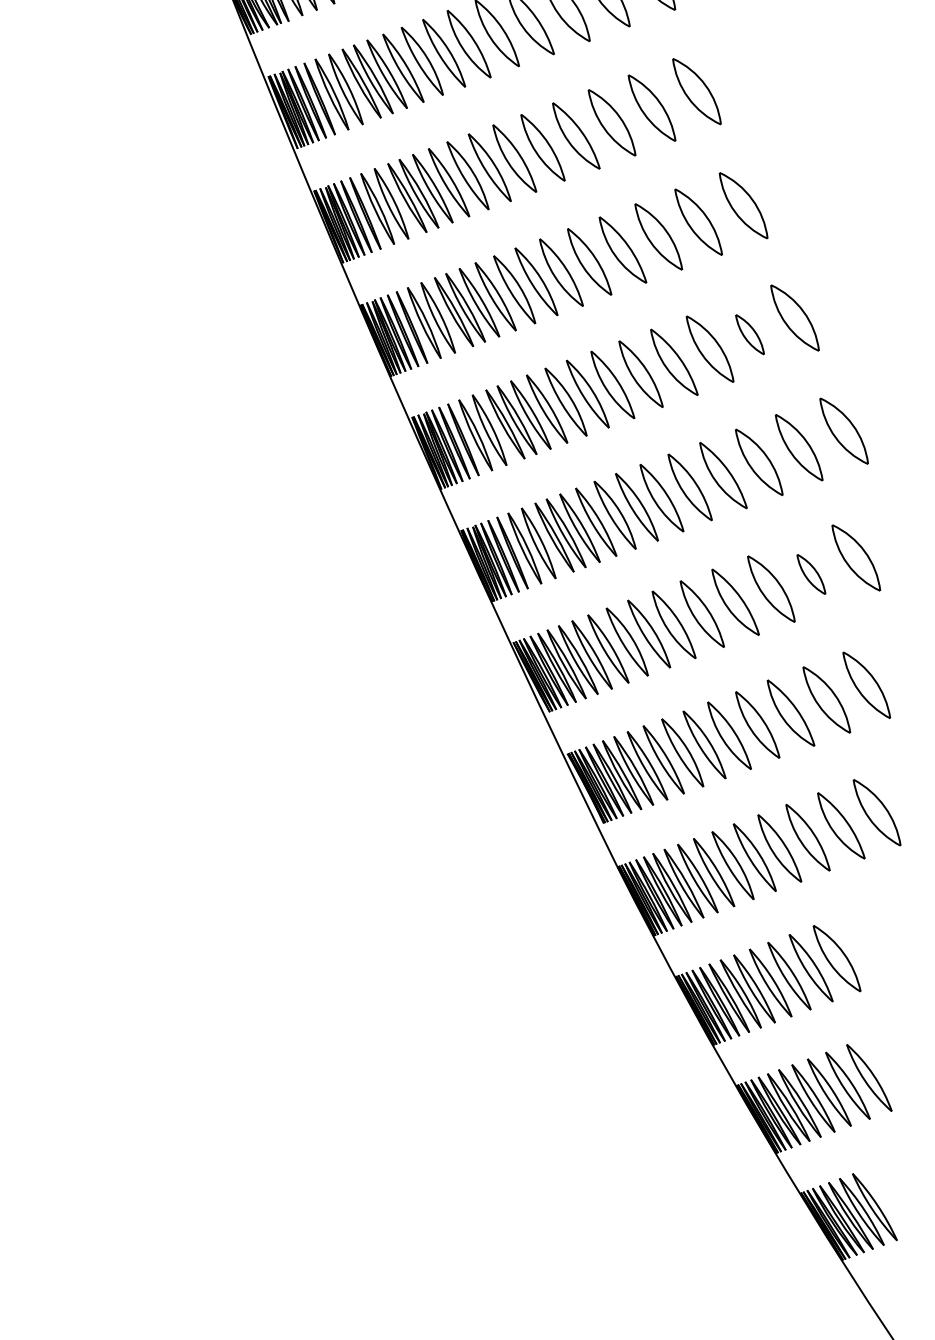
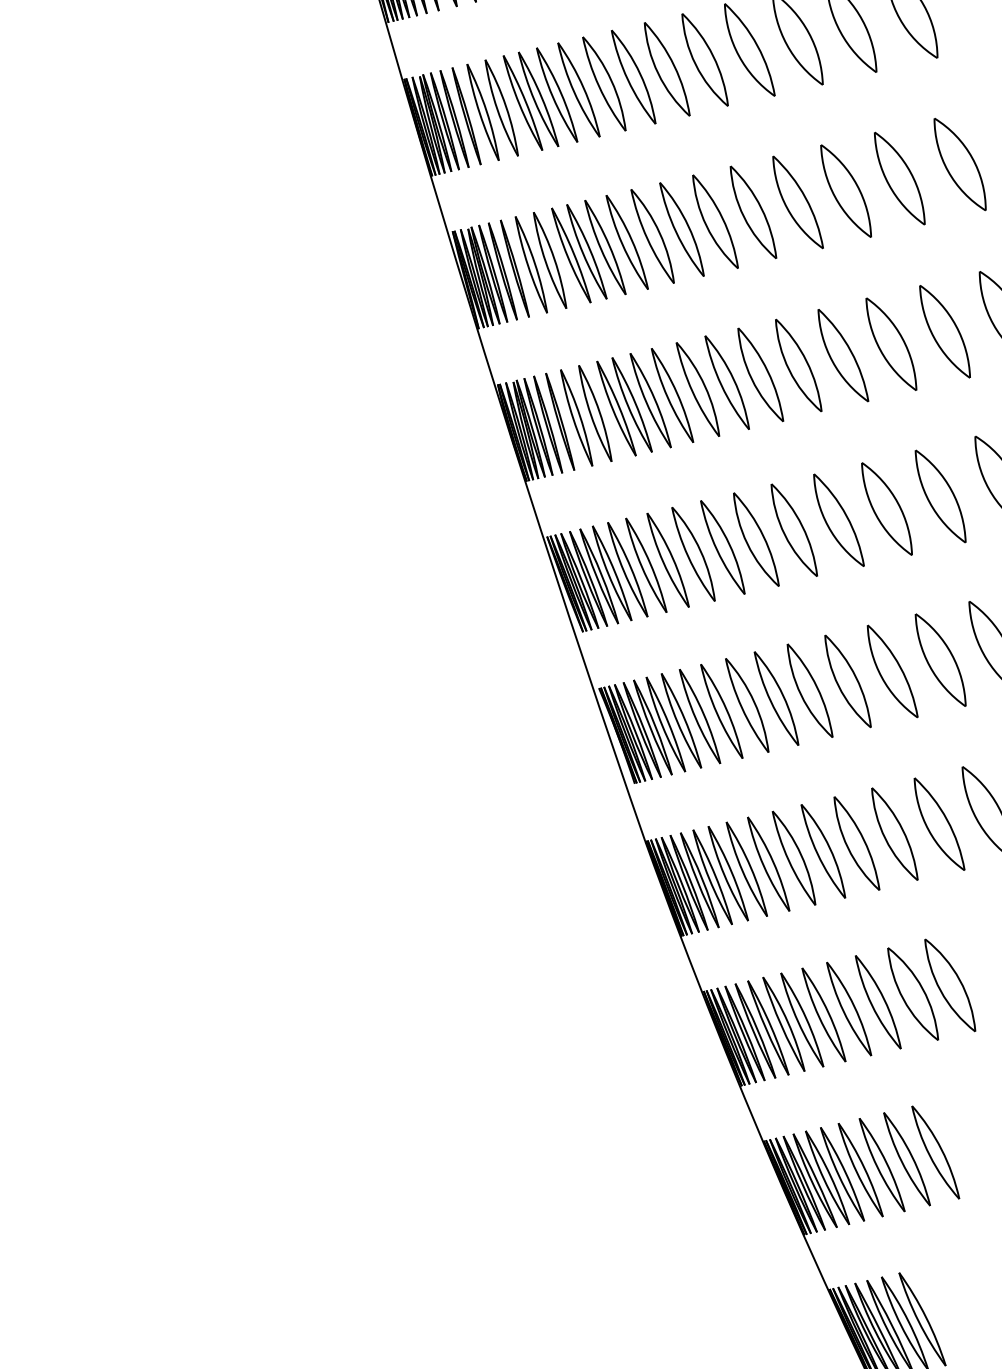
part: (749, 334) -> (899, 178), size x1.67
part: (811, 574) -> (940, 496), size x1.67
part: (864, 948) -> (949, 985), added

